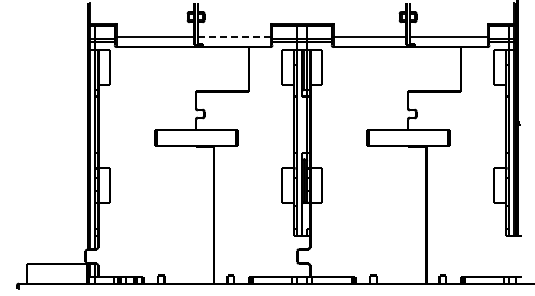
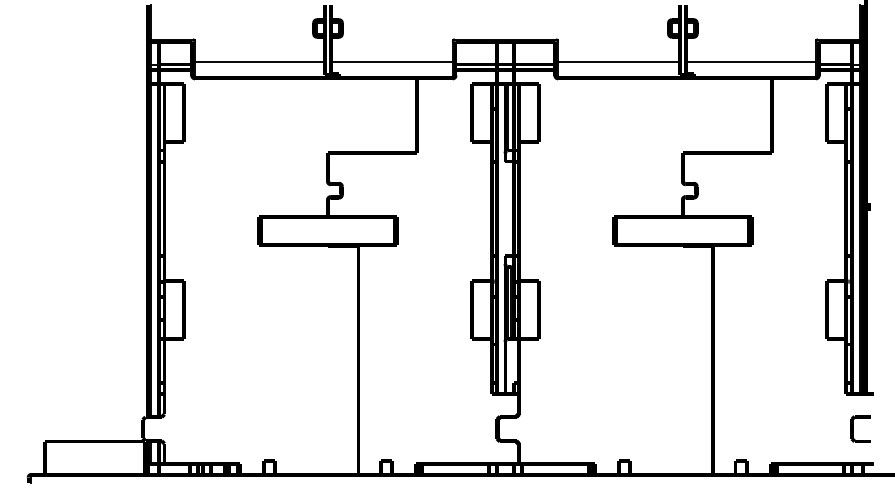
line: (234, 37) -> (392, 62), dashed -> solid
part: (513, 256) -> (859, 429), added

